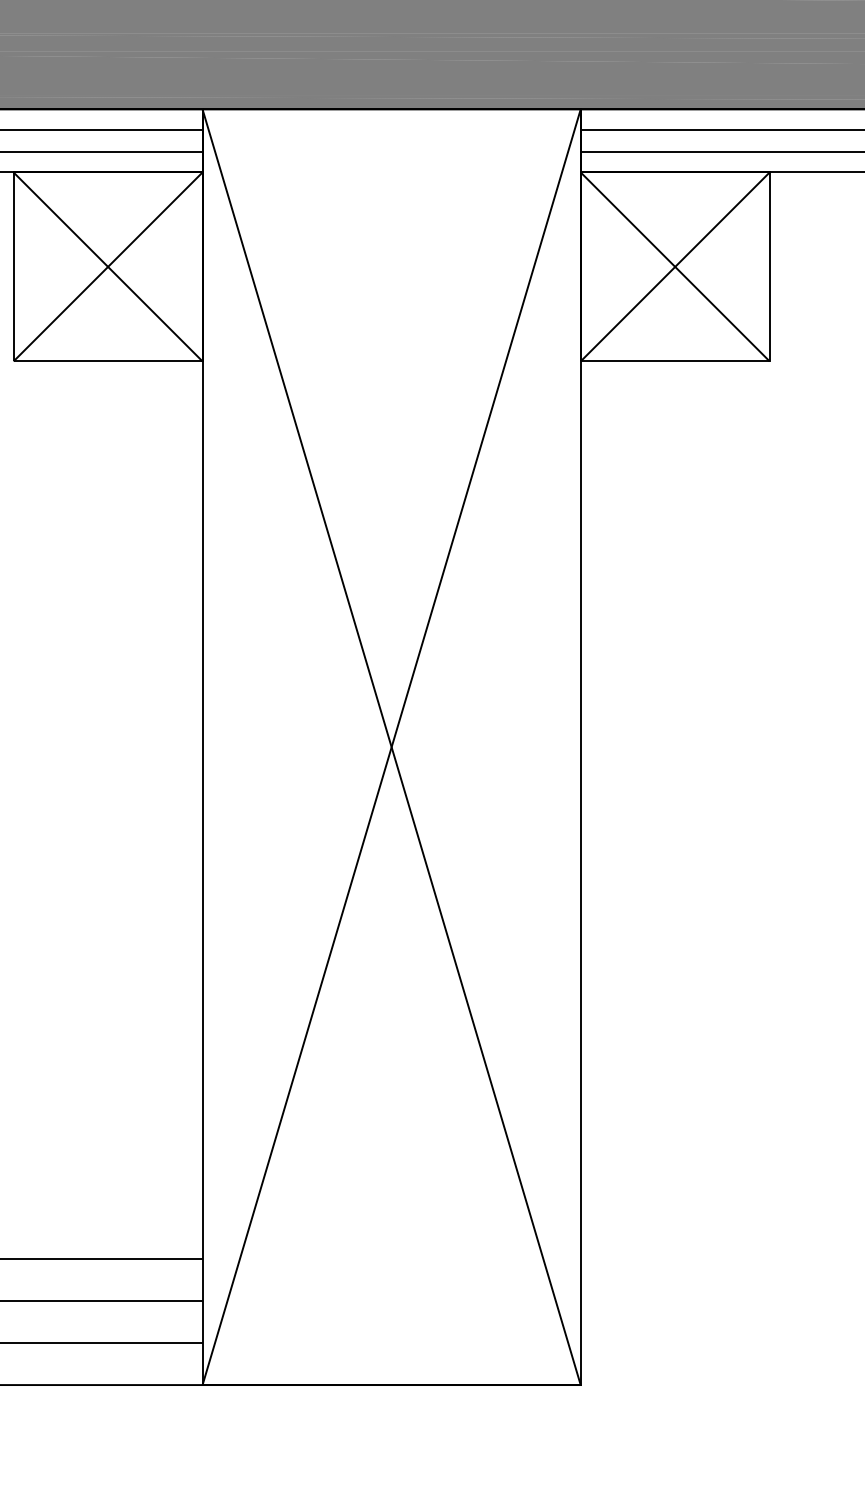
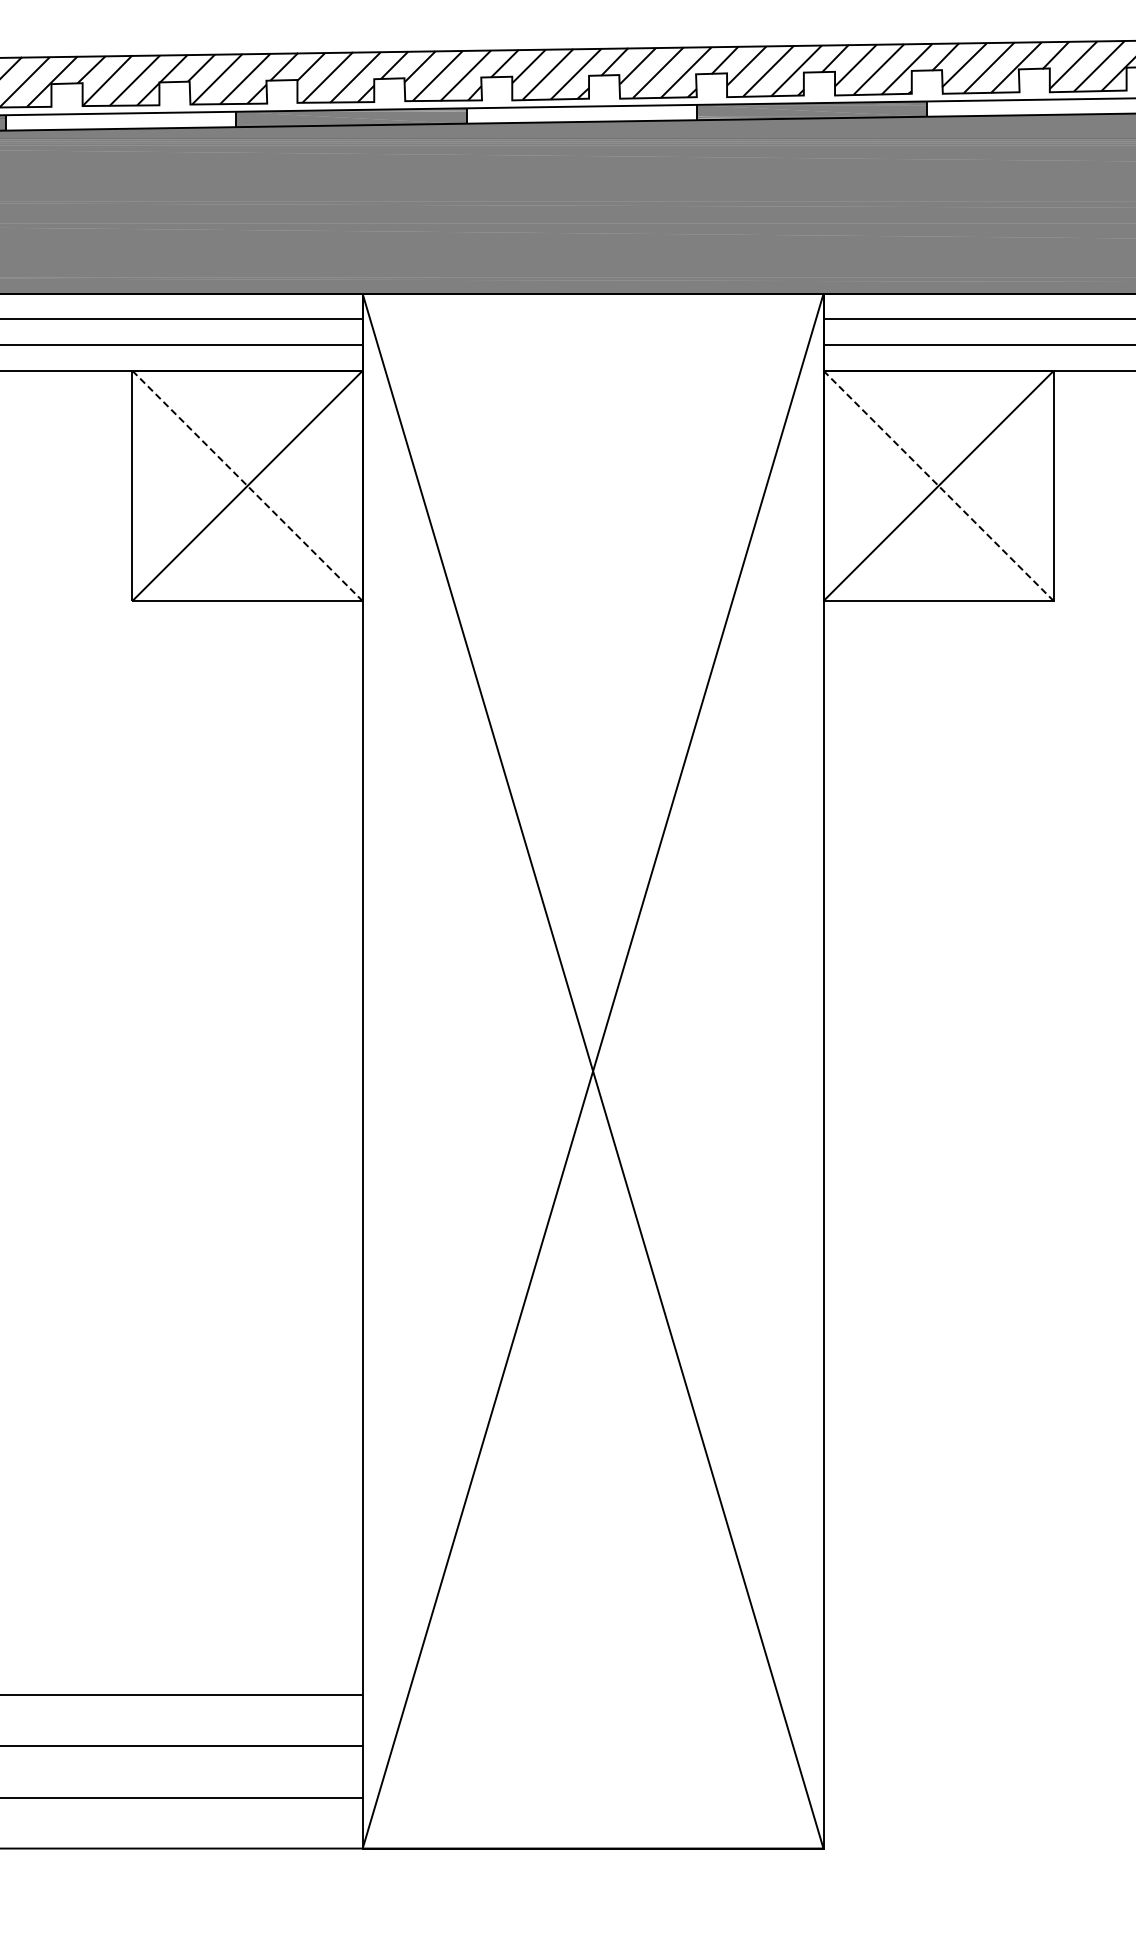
line: (108, 266) -> (247, 485), solid -> dashed
line: (675, 266) -> (938, 485), solid -> dashed

